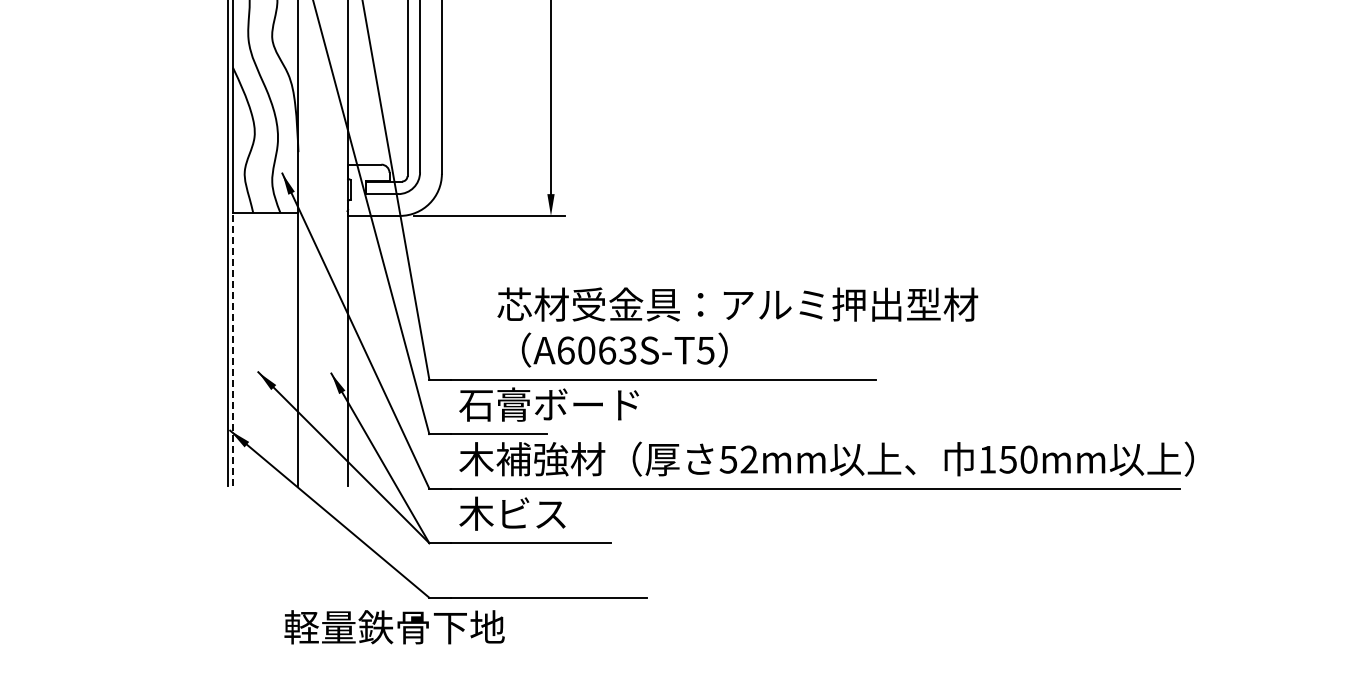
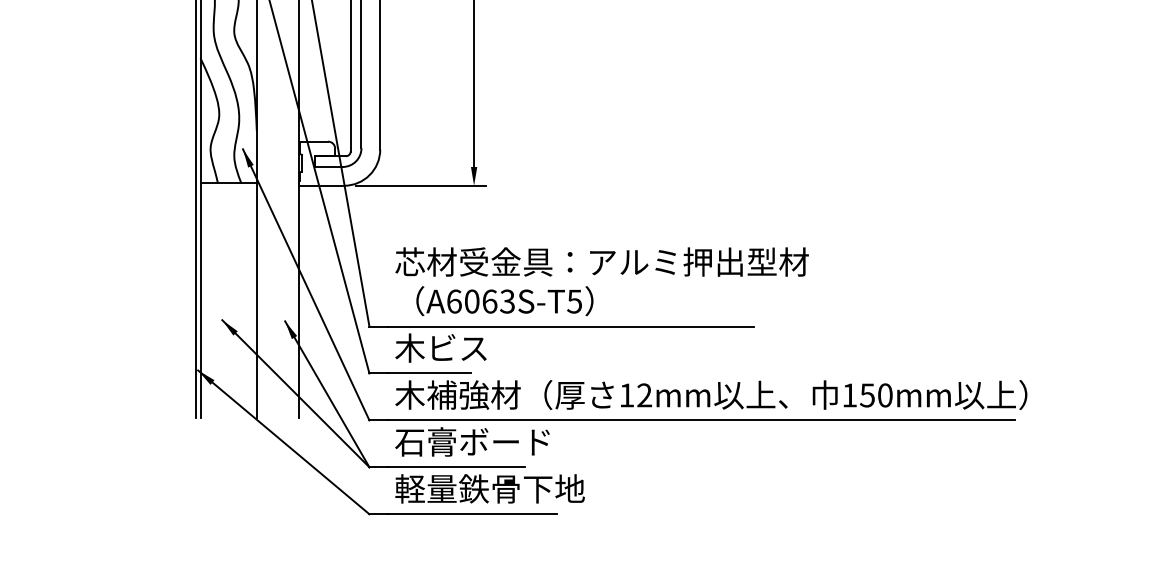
text: (737, 327) -> (601, 281), moved
line: (232, 349) -> (200, 300), dashed -> solid
text: (548, 404) -> (471, 347), 石膏ボード -> 木ビス
text: (728, 459) -> (626, 395), 52mm -> 12mm
text: (548, 513) -> (471, 441), 木ビス -> 石膏ボード
text: (394, 627) -> (490, 489), moved

